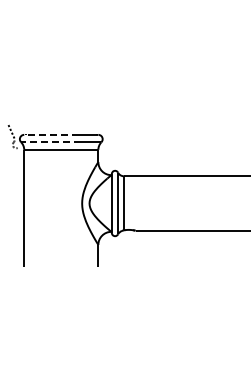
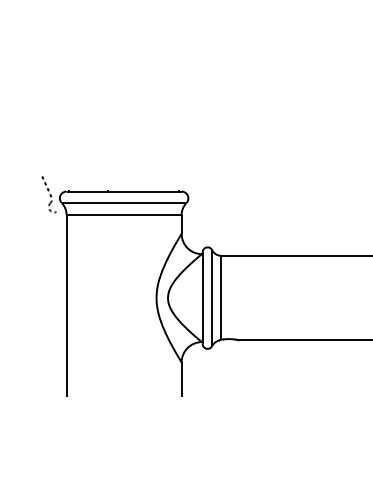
line: (51, 134) -> (108, 191), dashed -> solid
line: (50, 142) -> (107, 203), dashed -> solid

